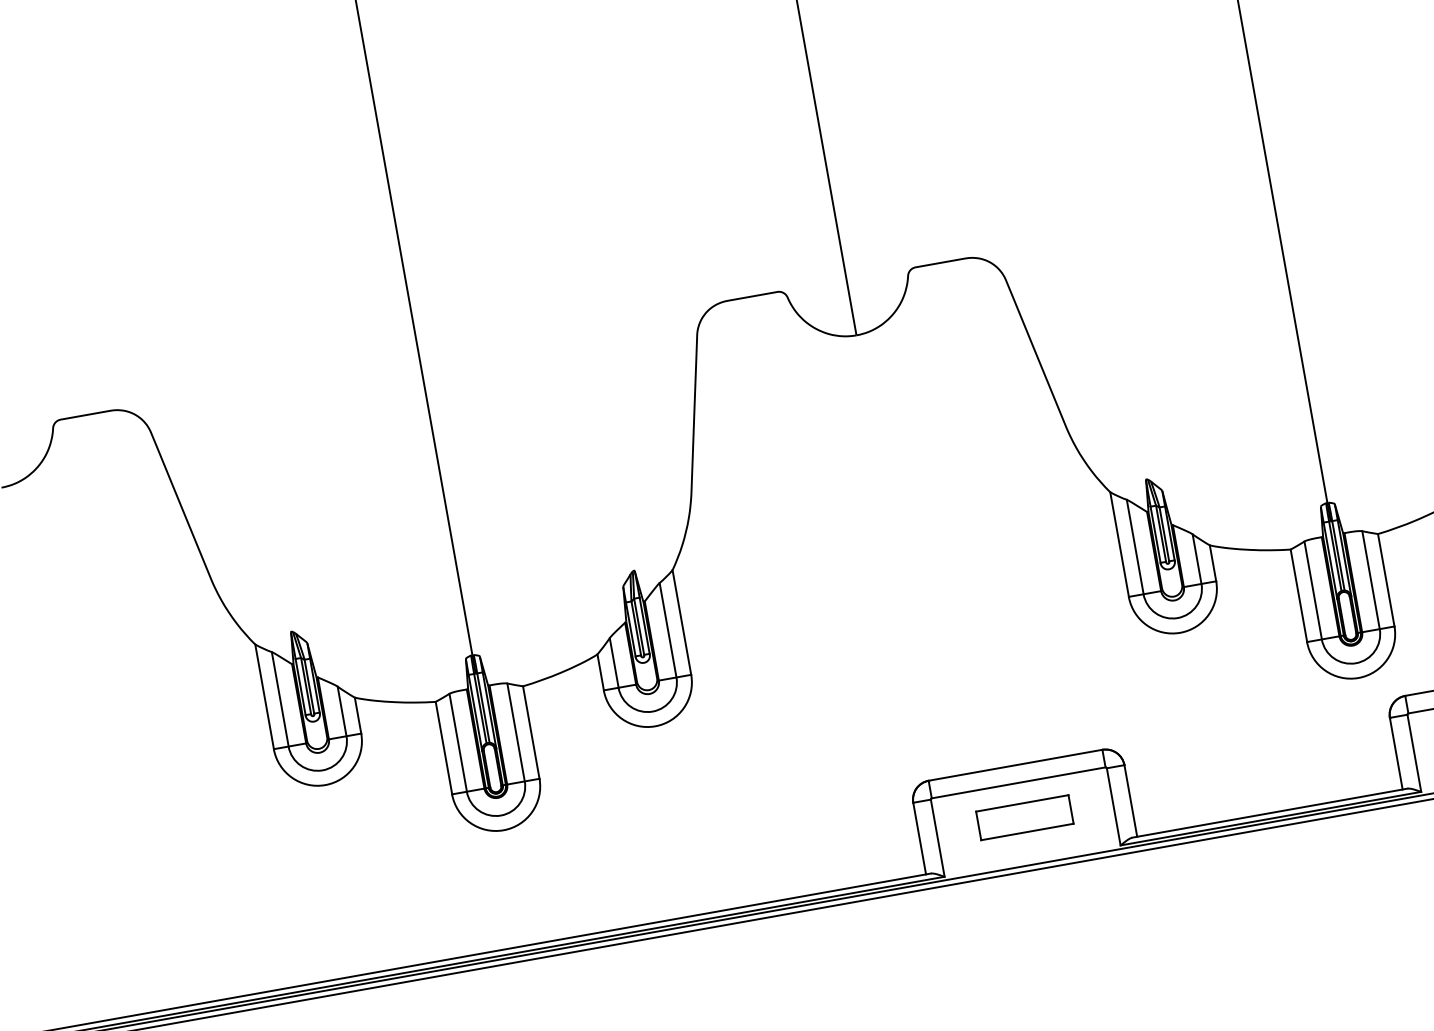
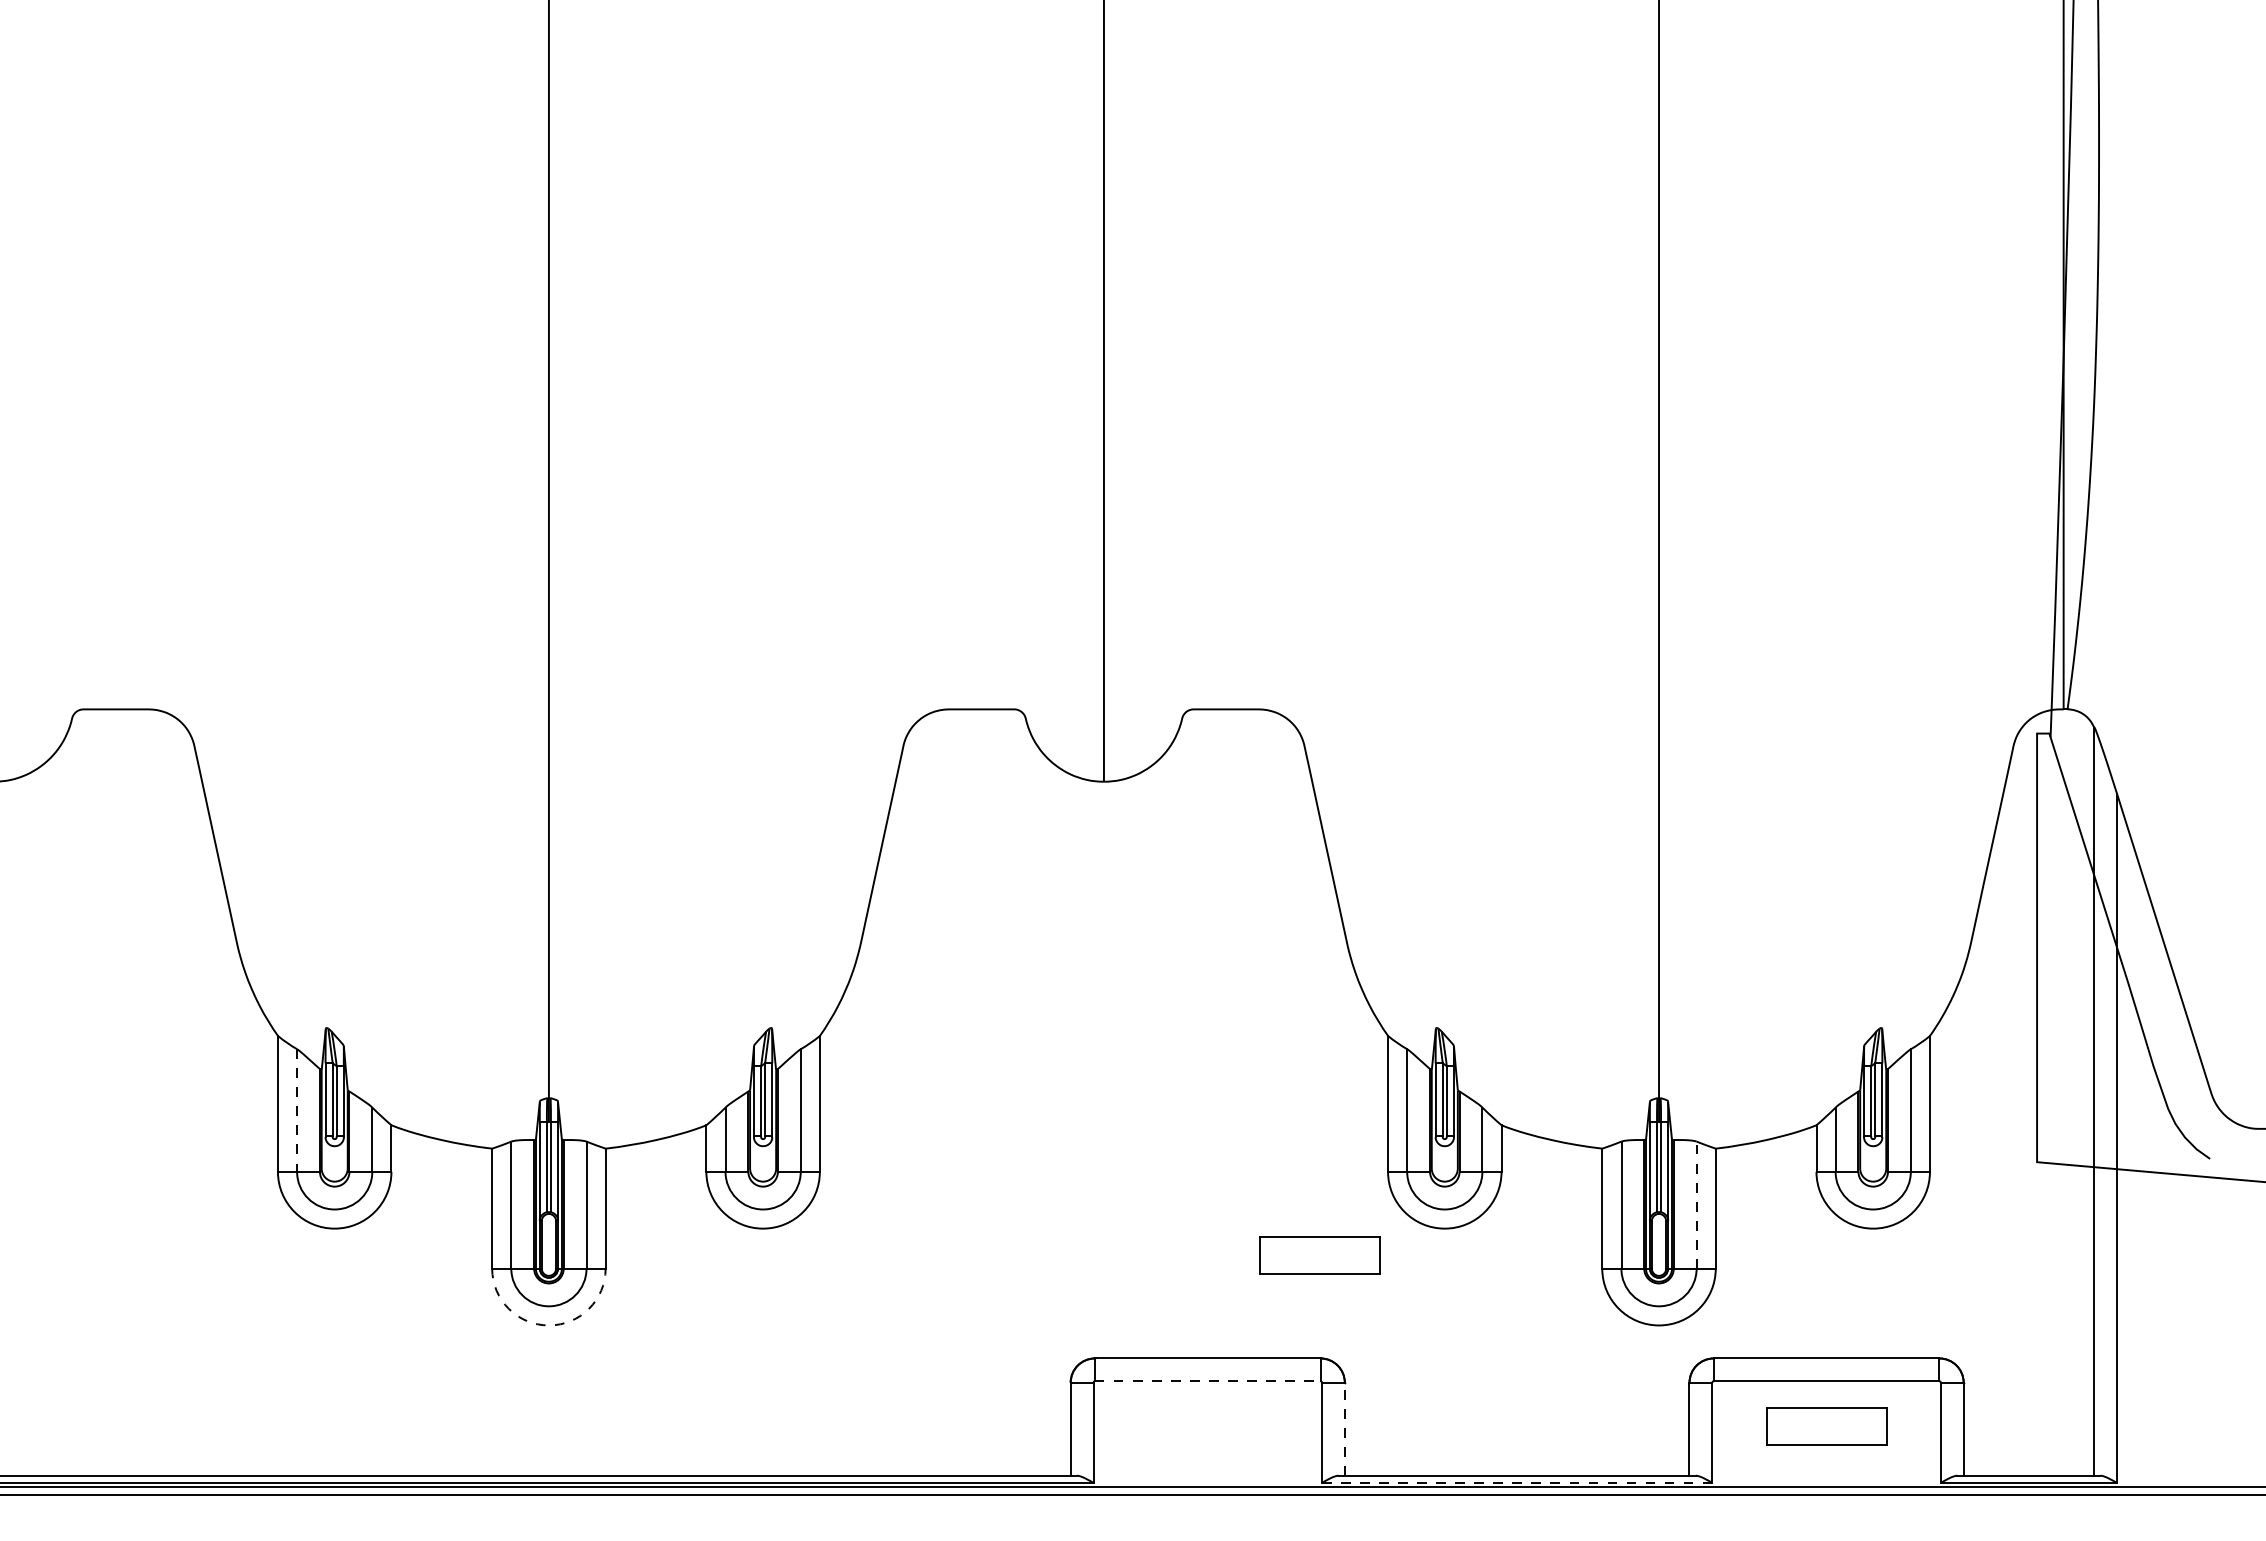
line: (1370, 580) -> (1696, 1205), solid -> dashed
line: (280, 699) -> (297, 1111), solid -> dashed
line: (1018, 783) -> (1207, 1381), solid -> dashed
line: (1130, 801) -> (1344, 1429), solid -> dashed
part: (1024, 817) -> (1319, 1255), moved
line: (1271, 818) -> (1517, 1482), solid -> dashed
arc: (503, 830) -> (548, 1325), solid -> dashed

